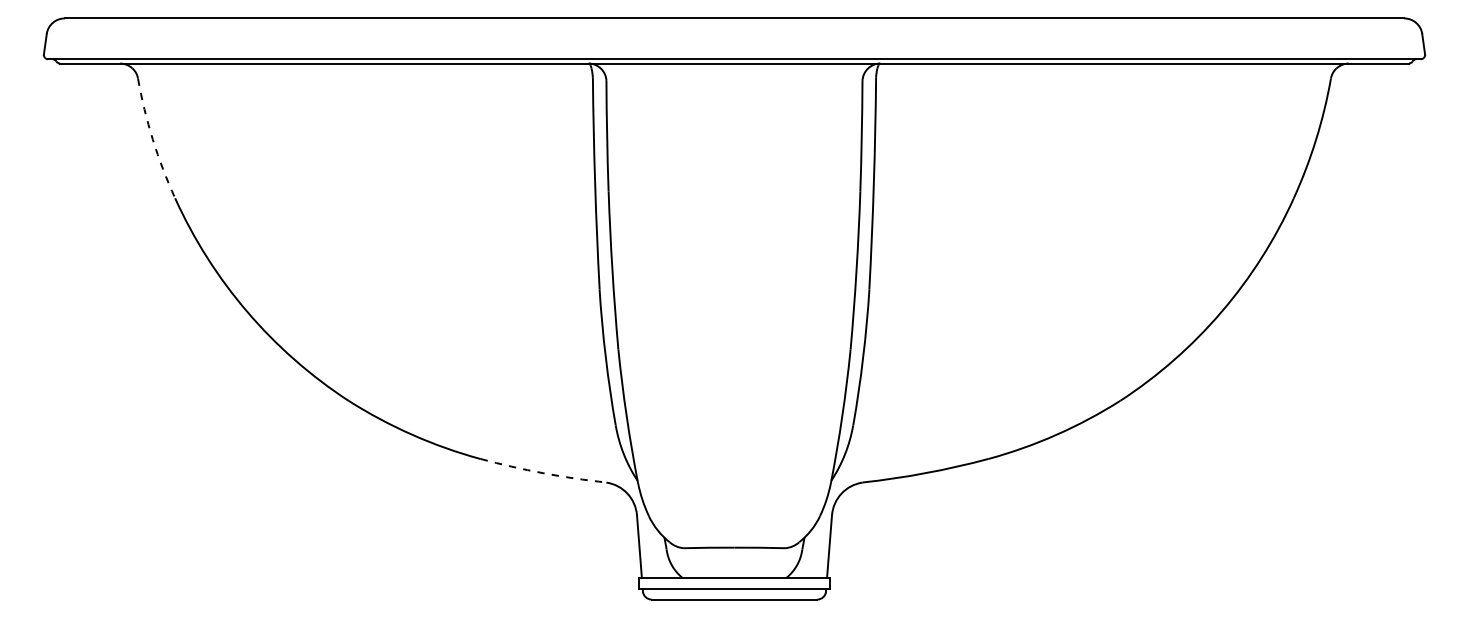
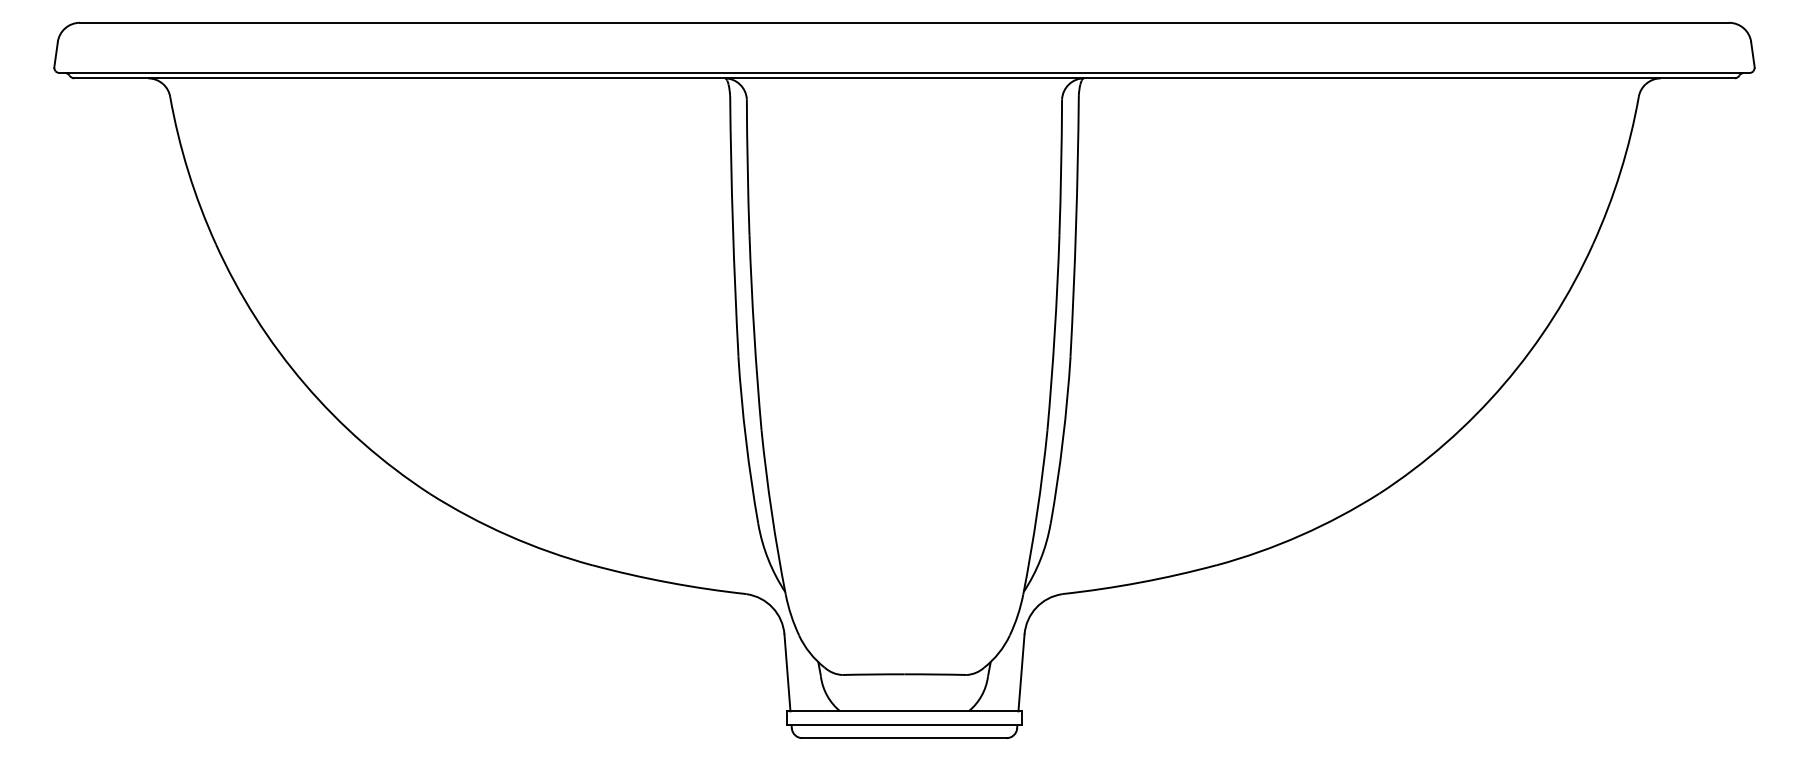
arc: (152, 140) -> (188, 172), dashed -> solid
arc: (542, 473) -> (668, 582), dashed -> solid

